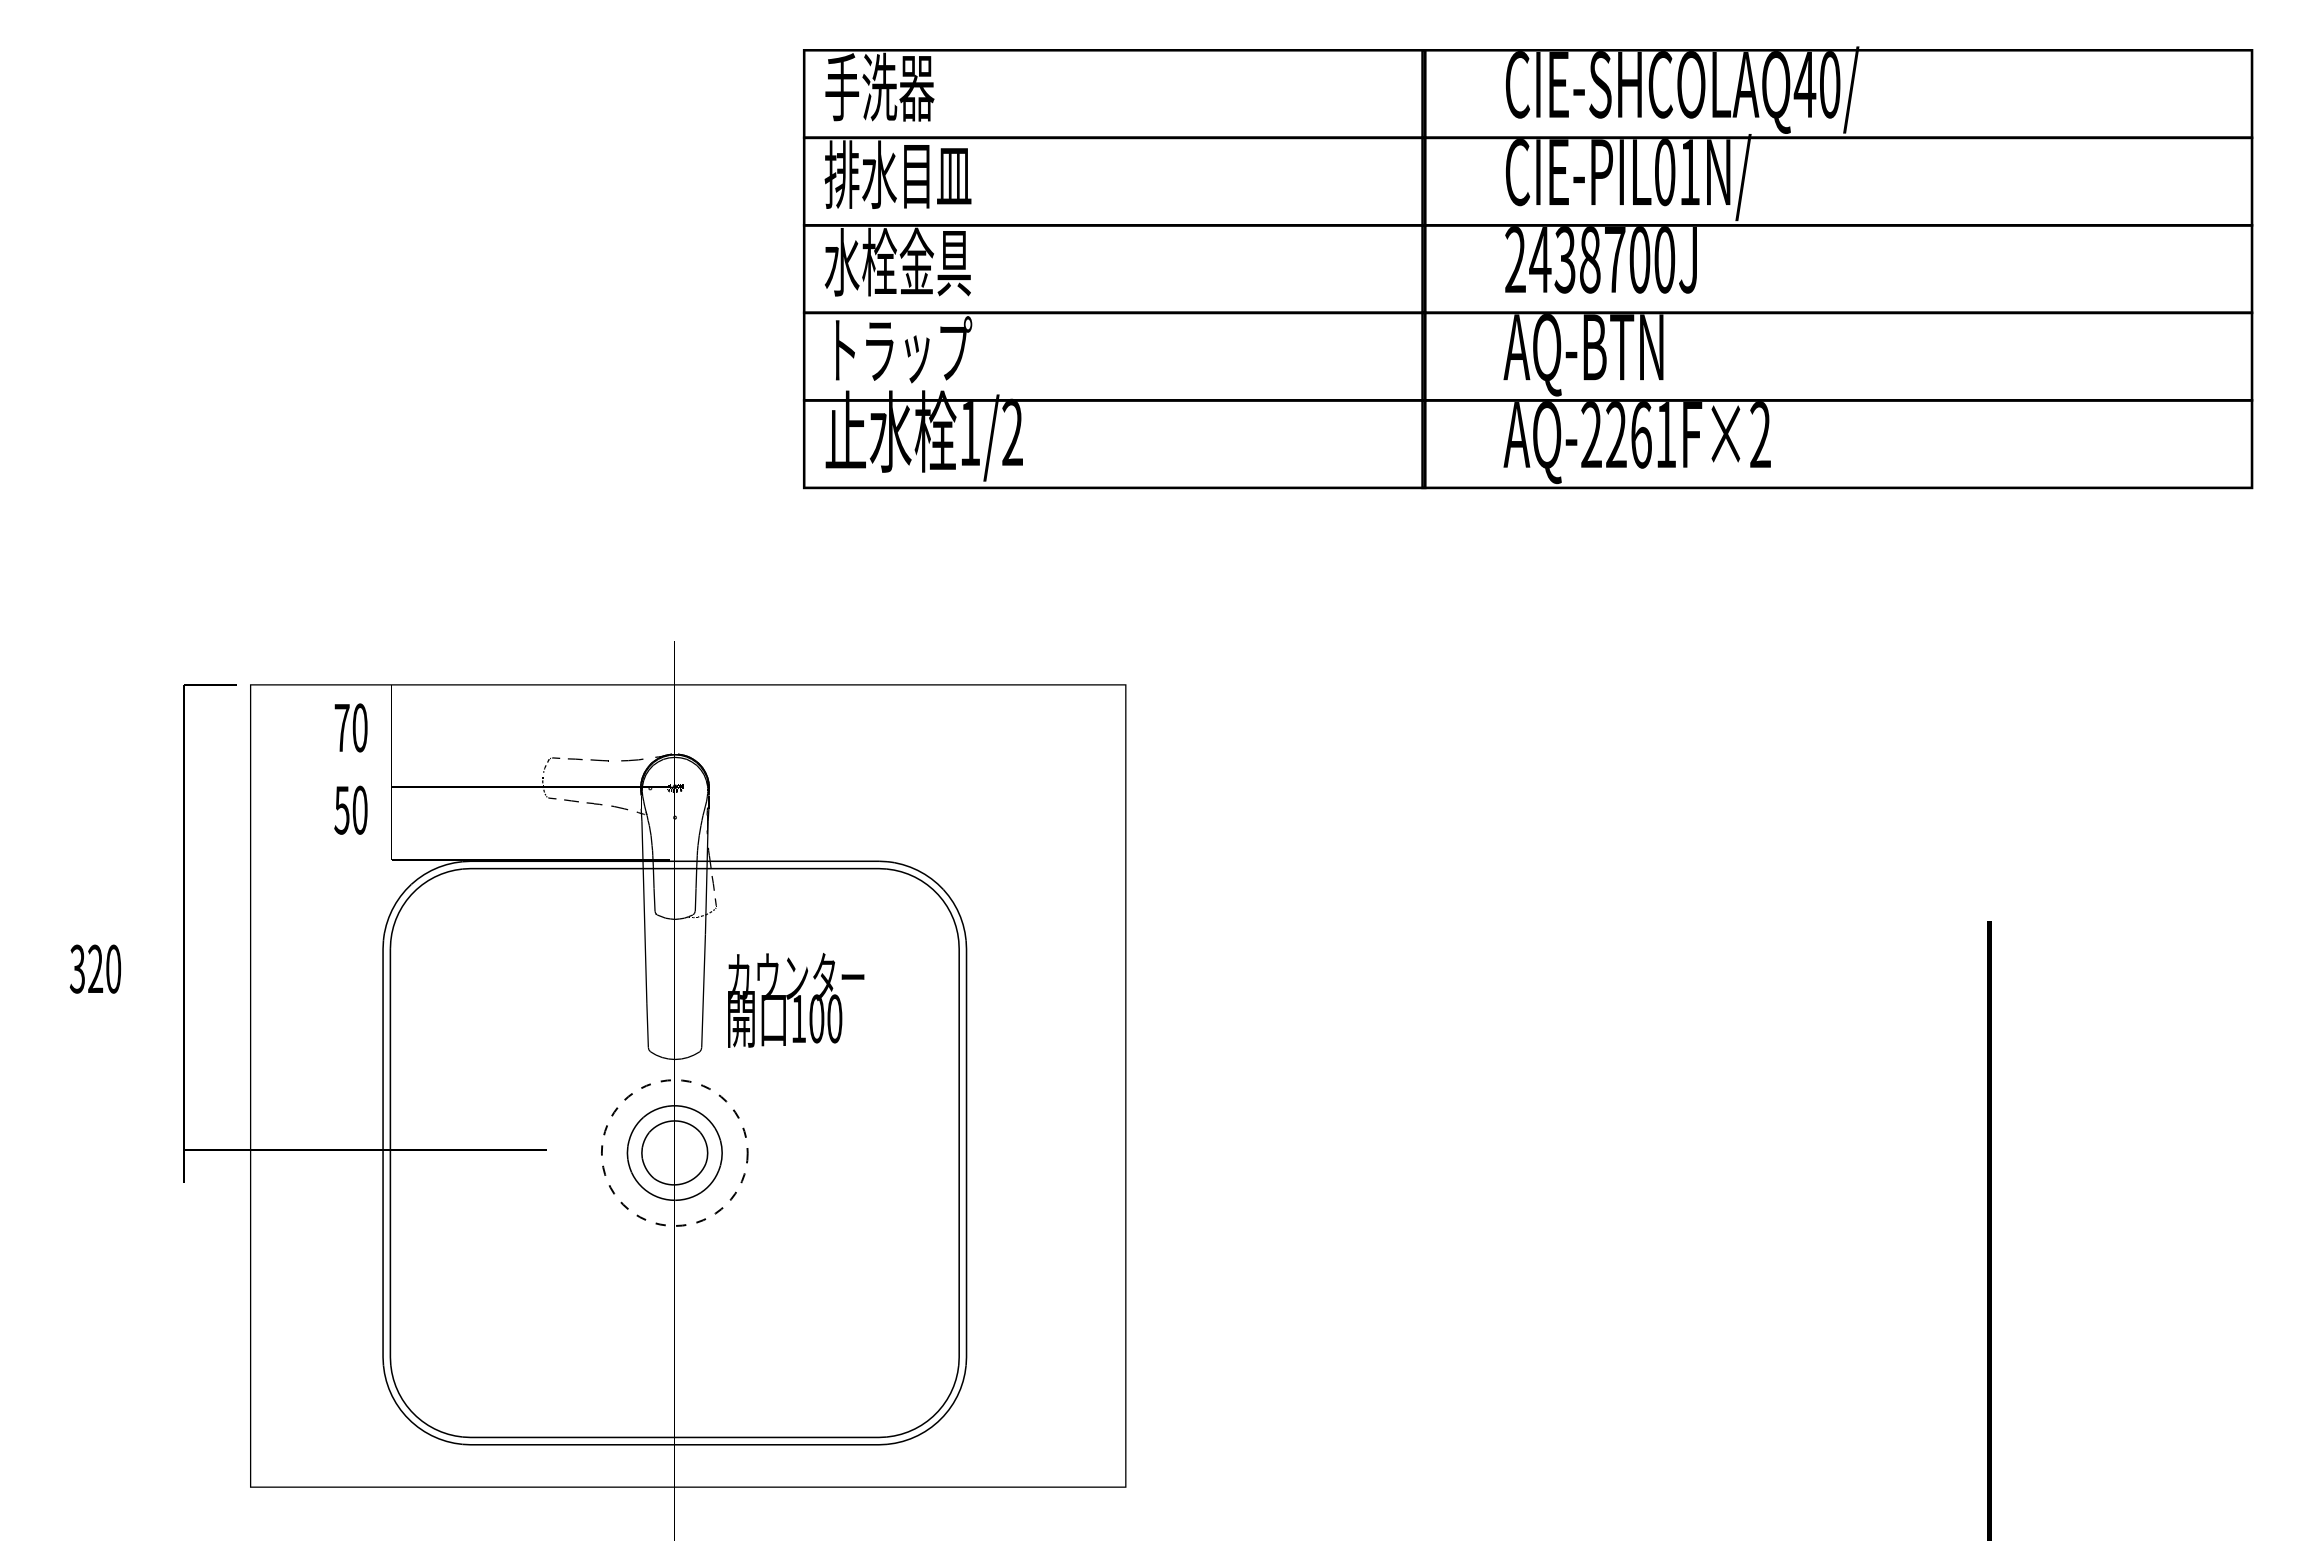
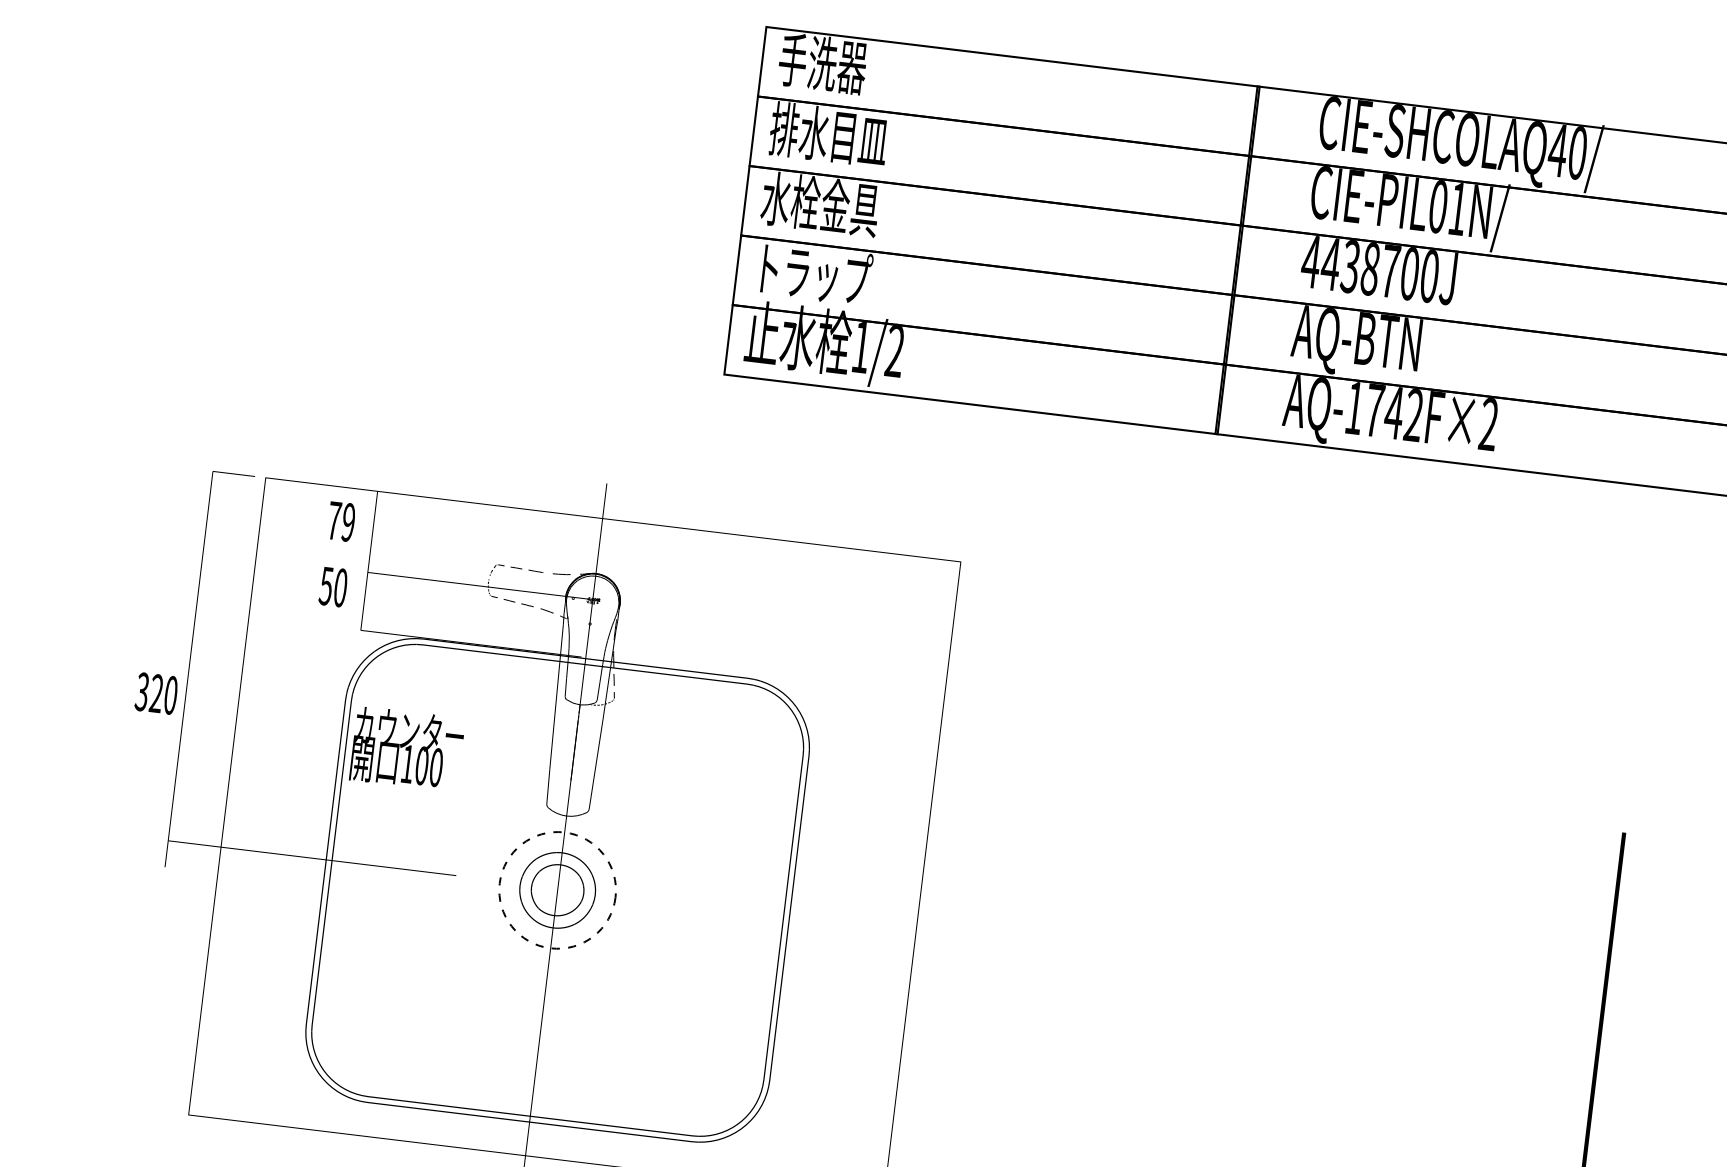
text: (1515, 259) -> (1311, 261), 2438700J -> 4438700J
text: (1628, 434) -> (1384, 411), AQ-2261F×2 -> AQ-1742F×2
text: (359, 727) -> (348, 522), 70 -> 79
text: (95, 968) -> (156, 693), moved
text: (796, 1000) -> (407, 749), moved

